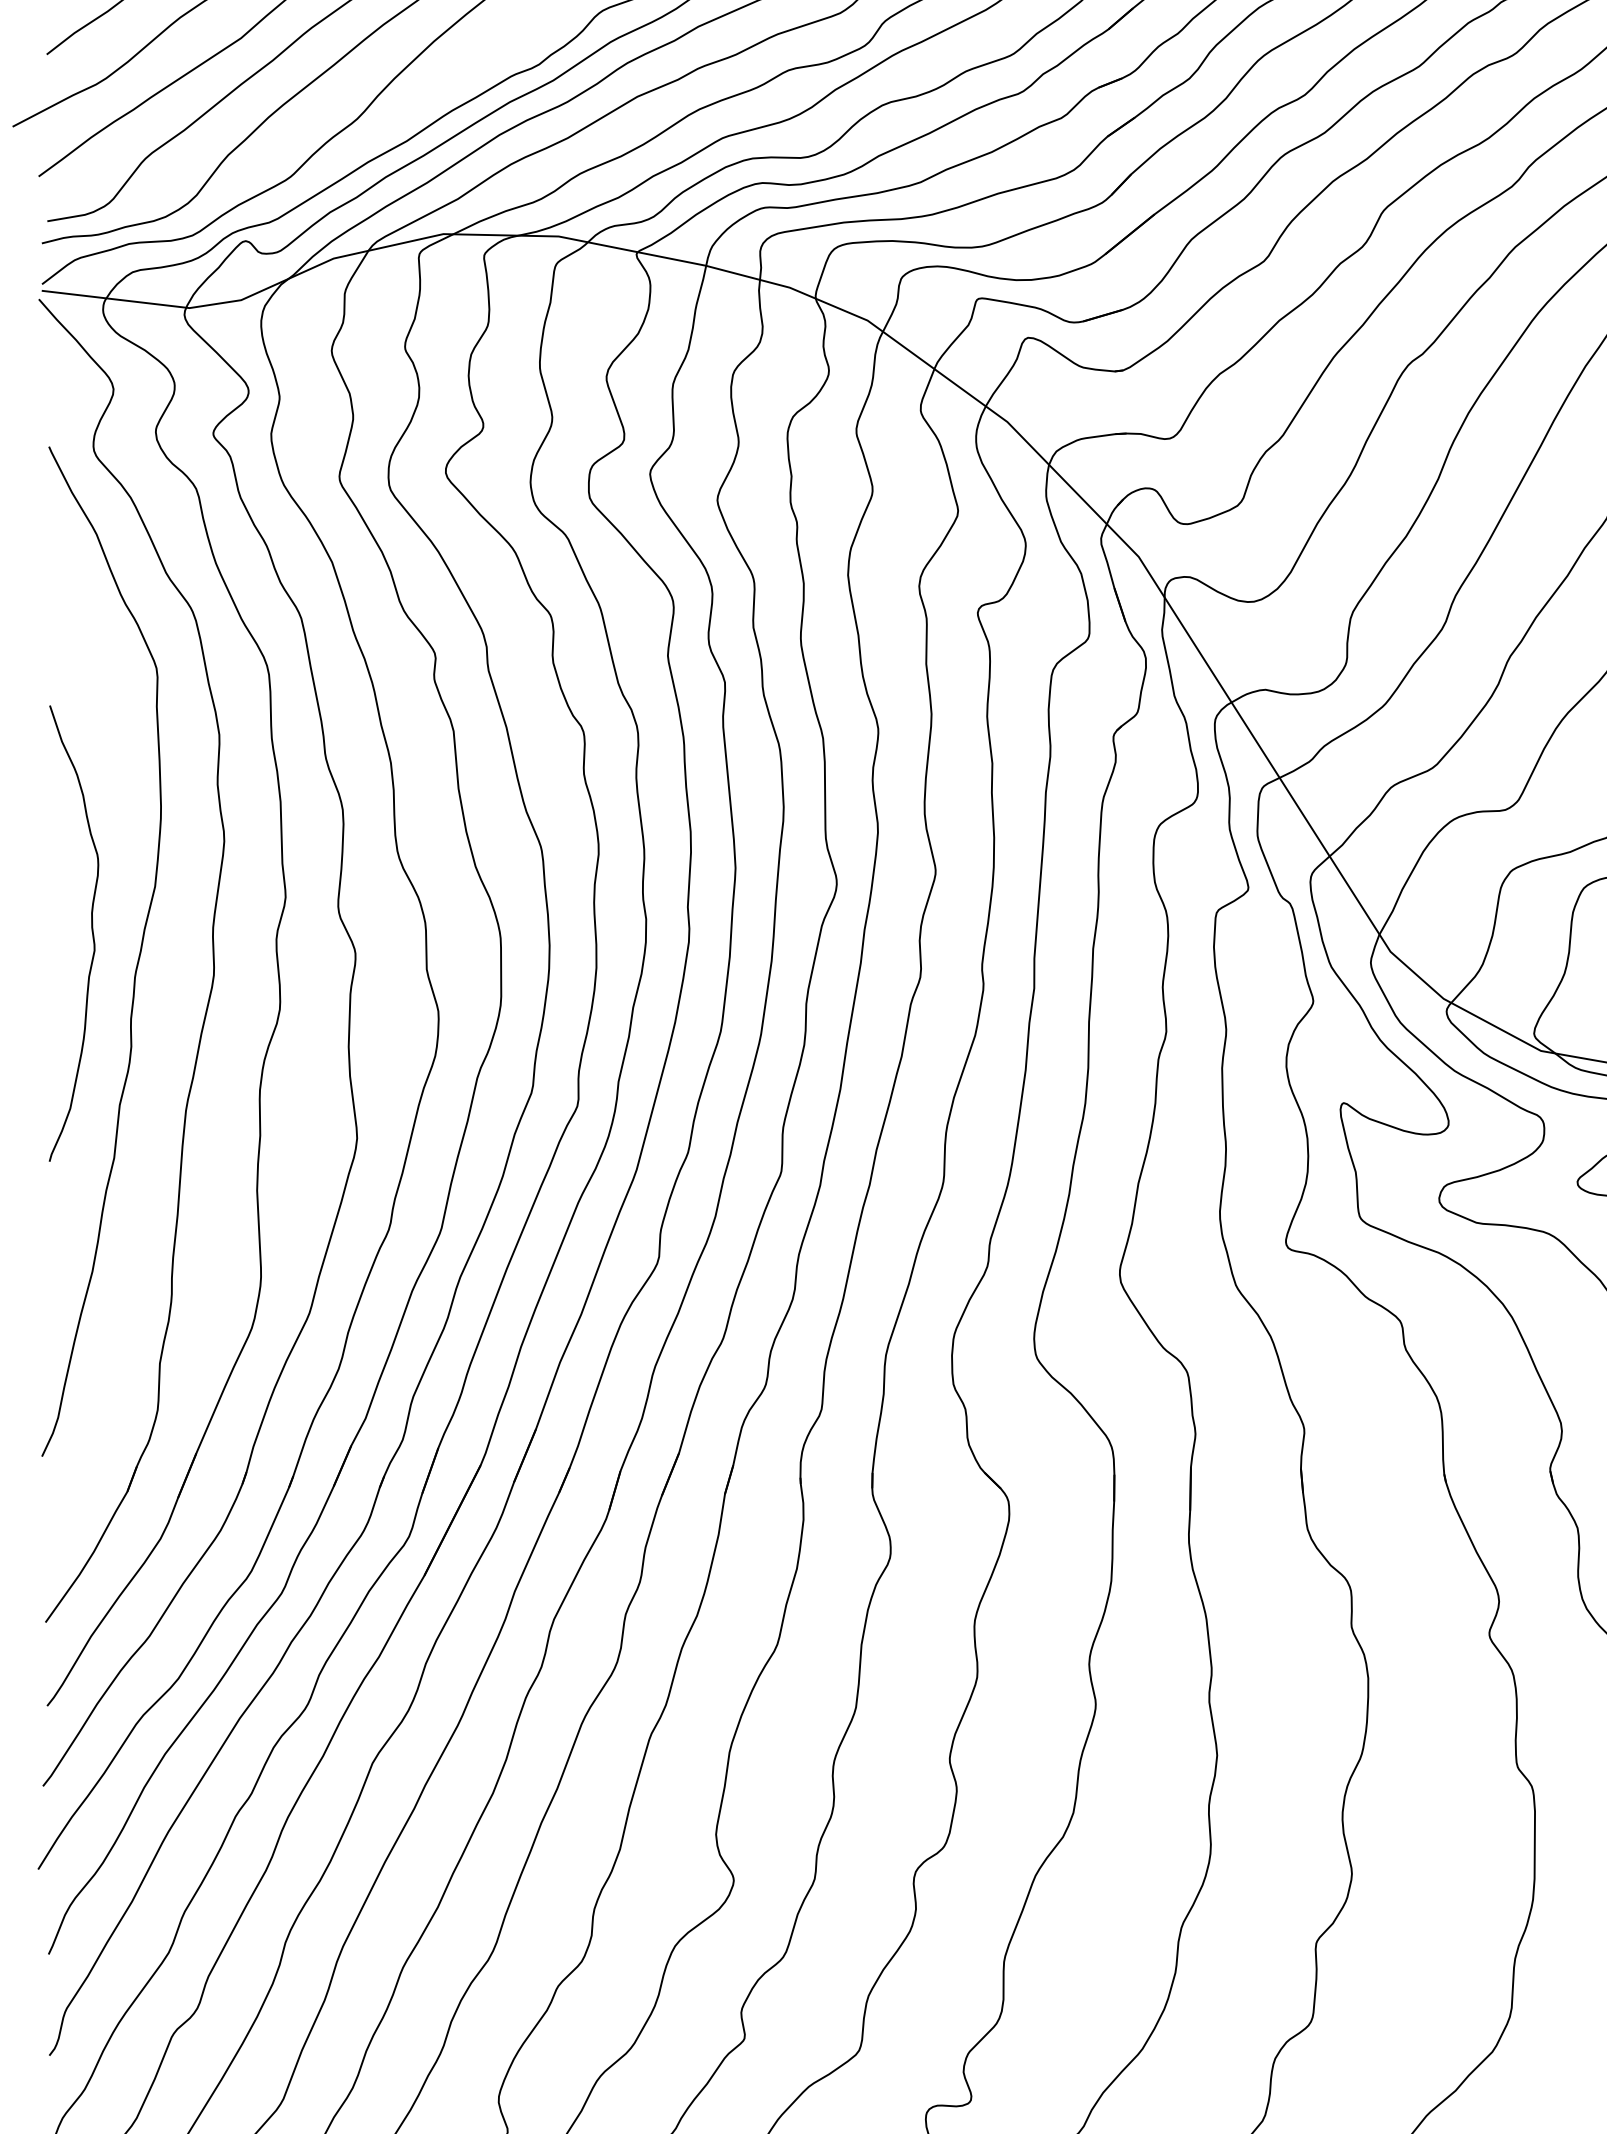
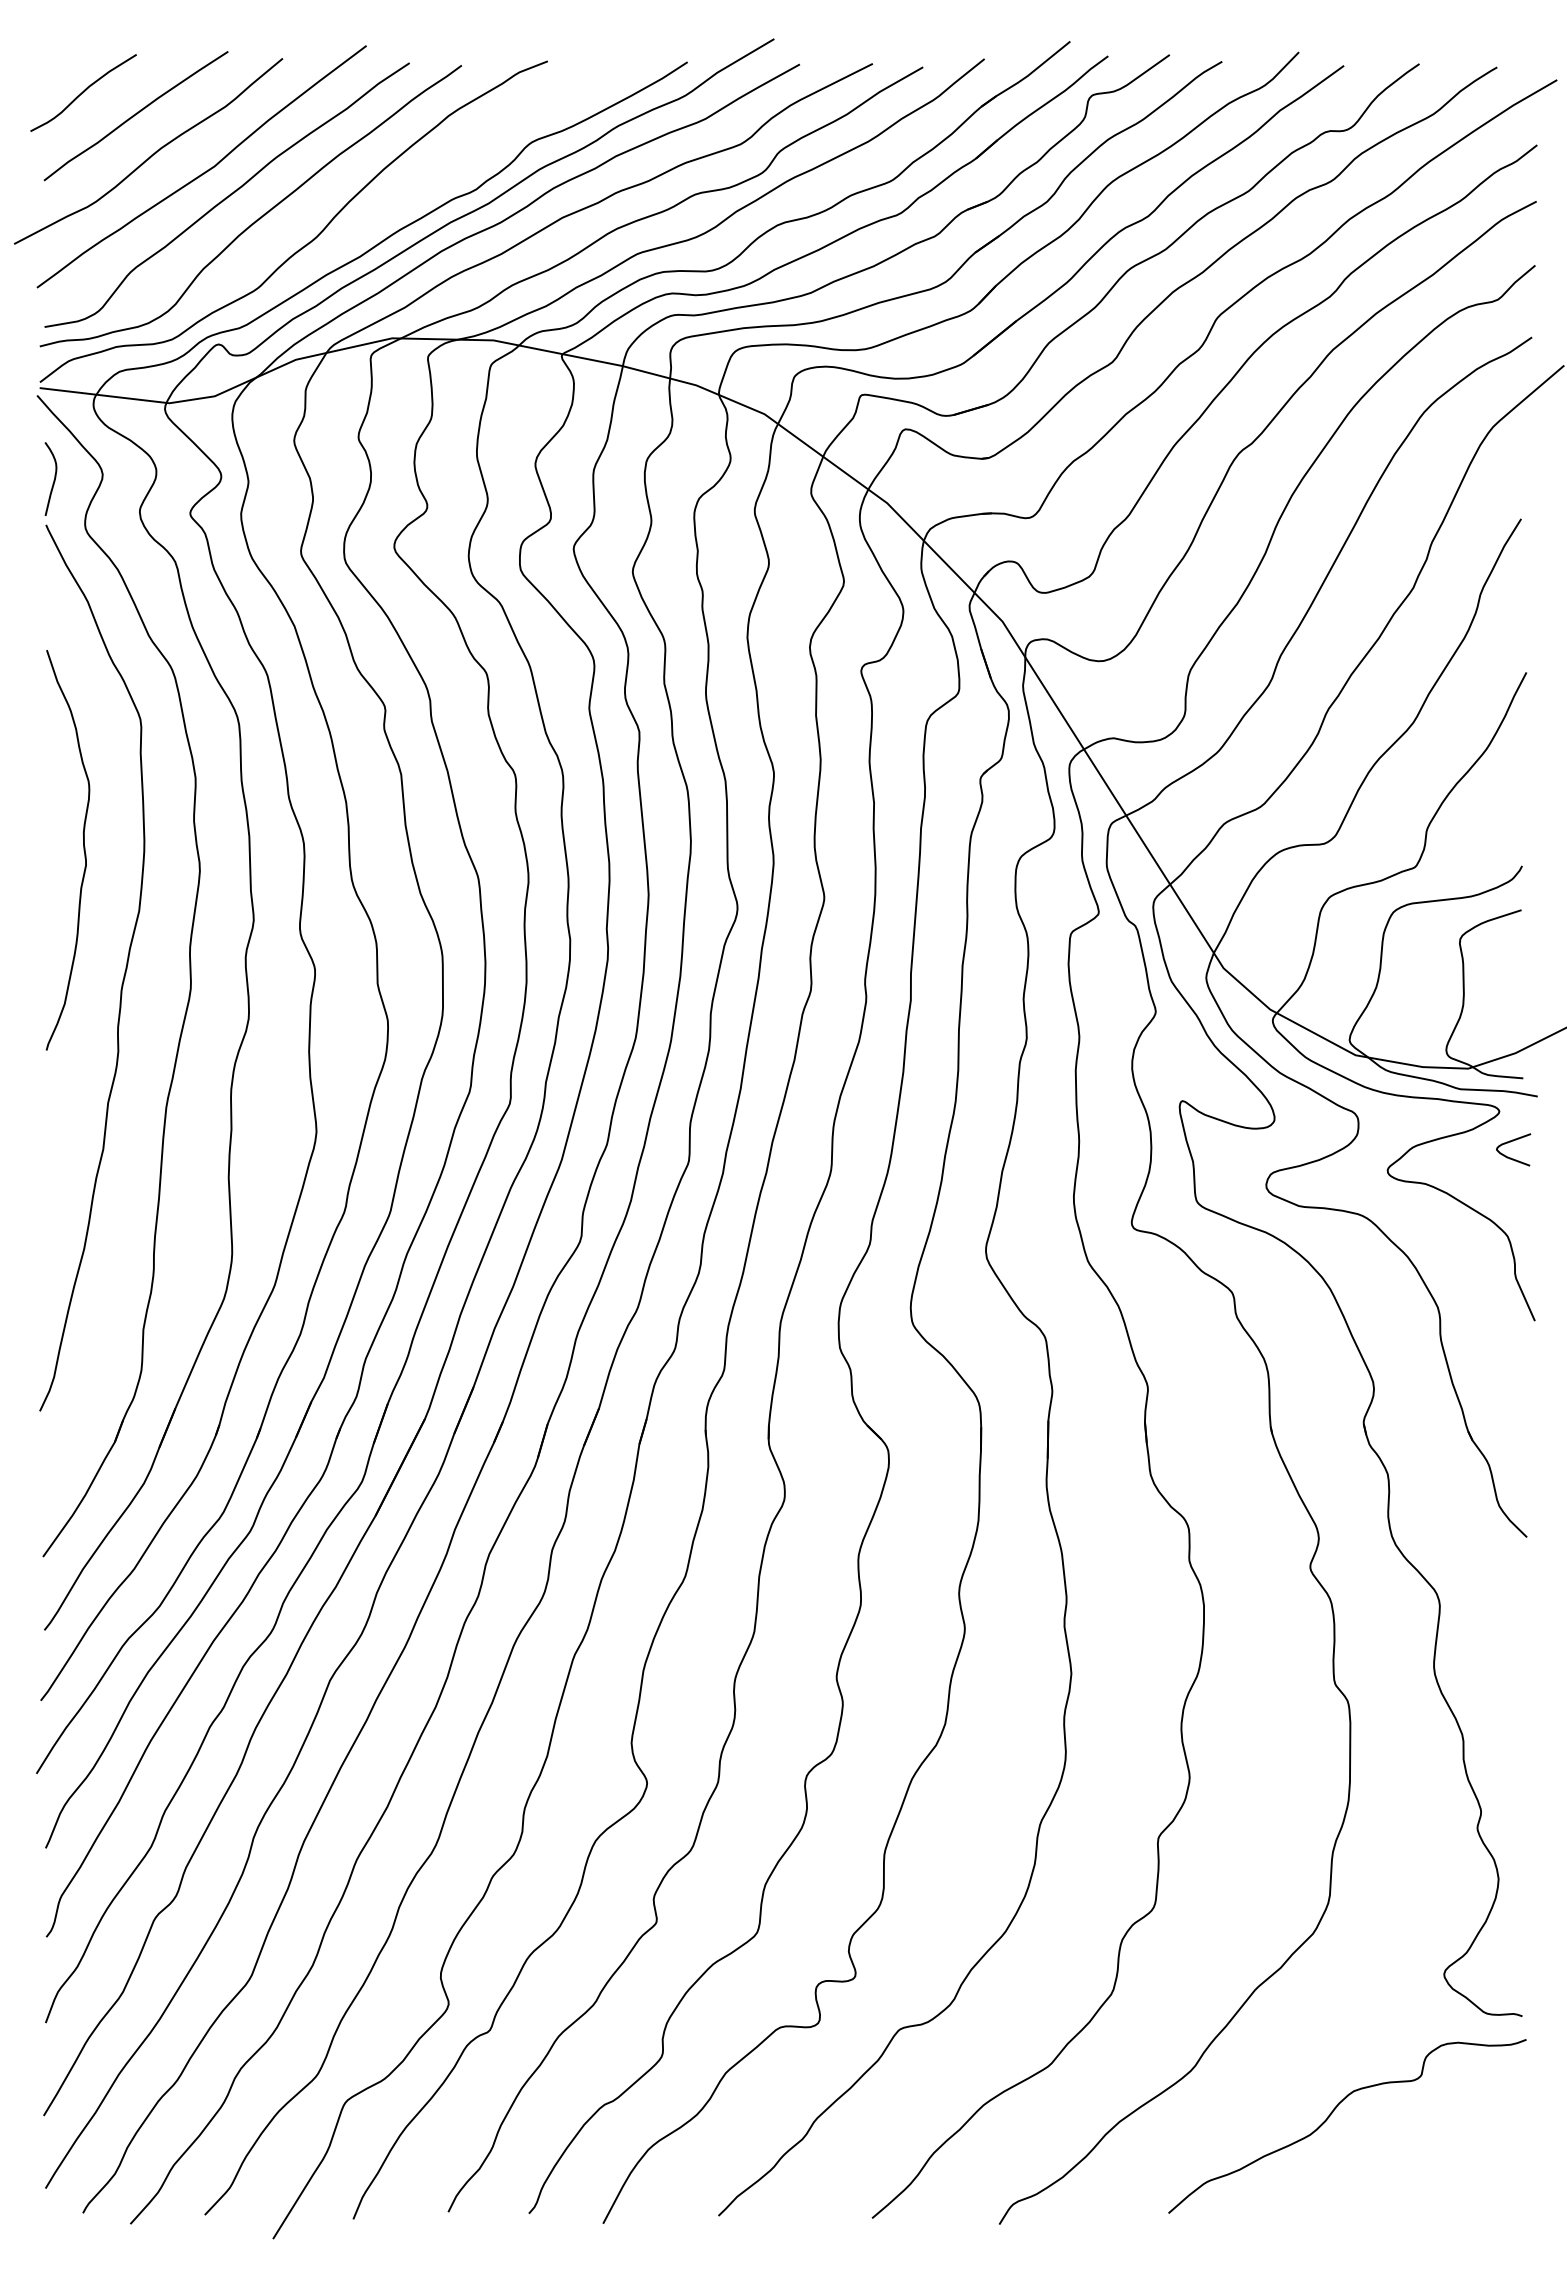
curve: (57, 396) -> (53, 480), added
curve: (91, 933) -> (83, 850), moved

